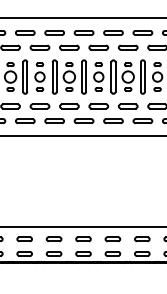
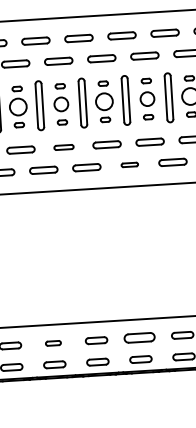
part: (39, 106) -> (63, 147), size x0.7
part: (83, 120) -> (128, 164), size x0.6
part: (24, 239) -> (53, 343), size x0.7
part: (83, 239) -> (139, 338), size x1.4

